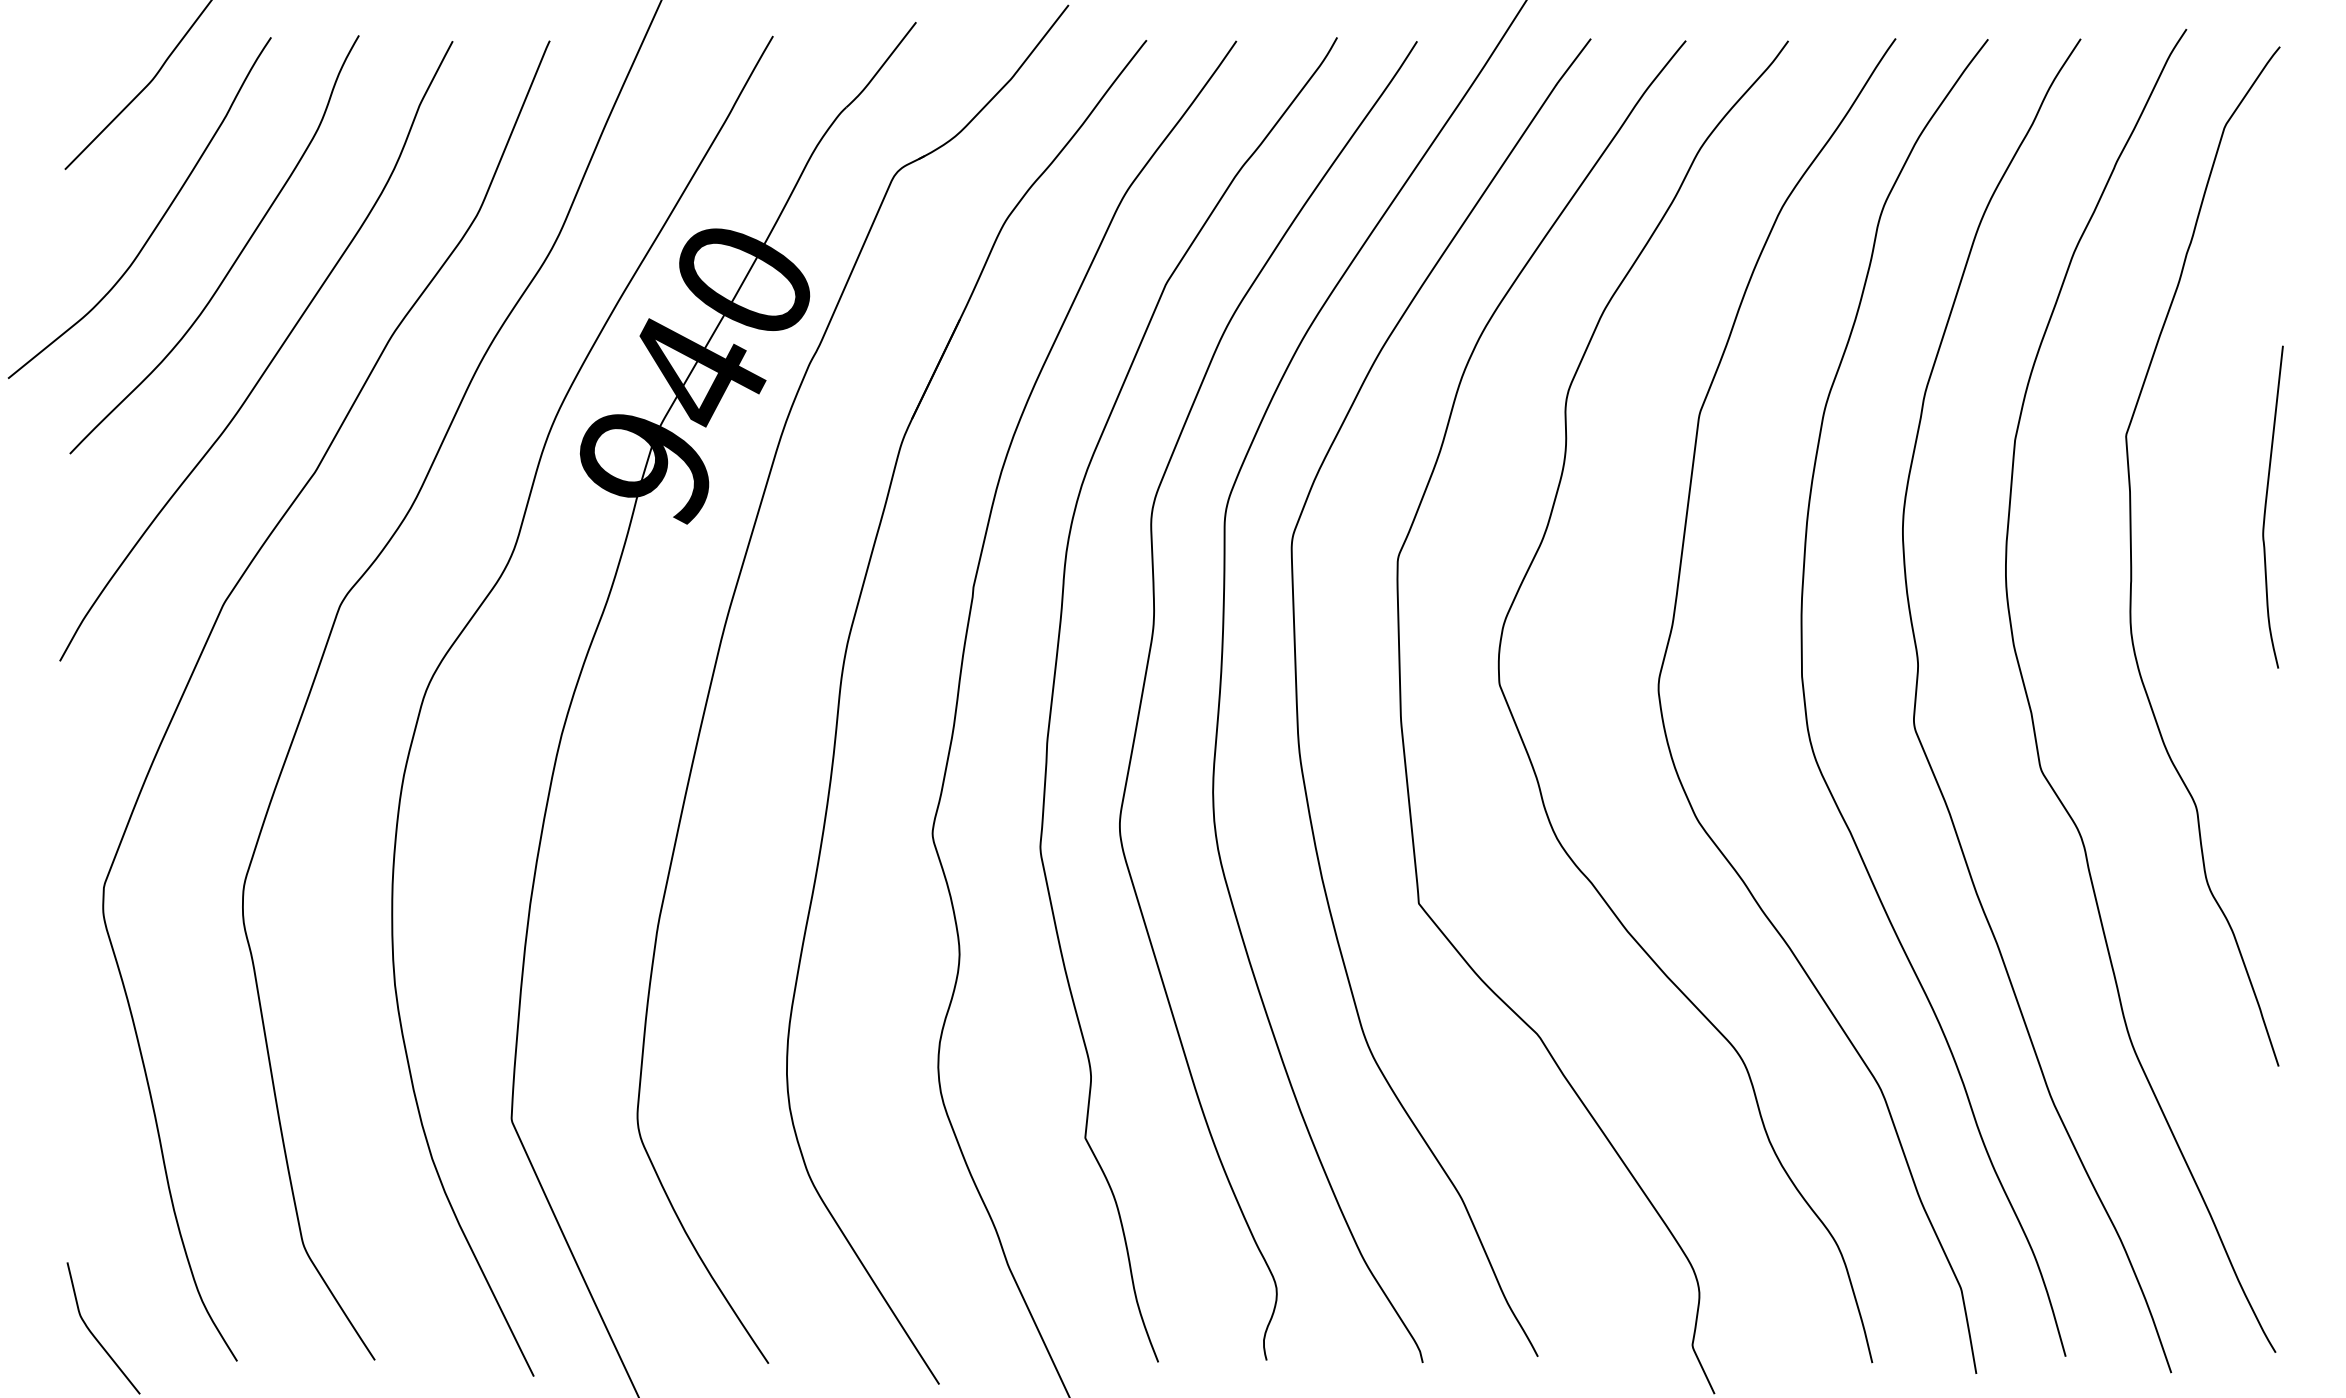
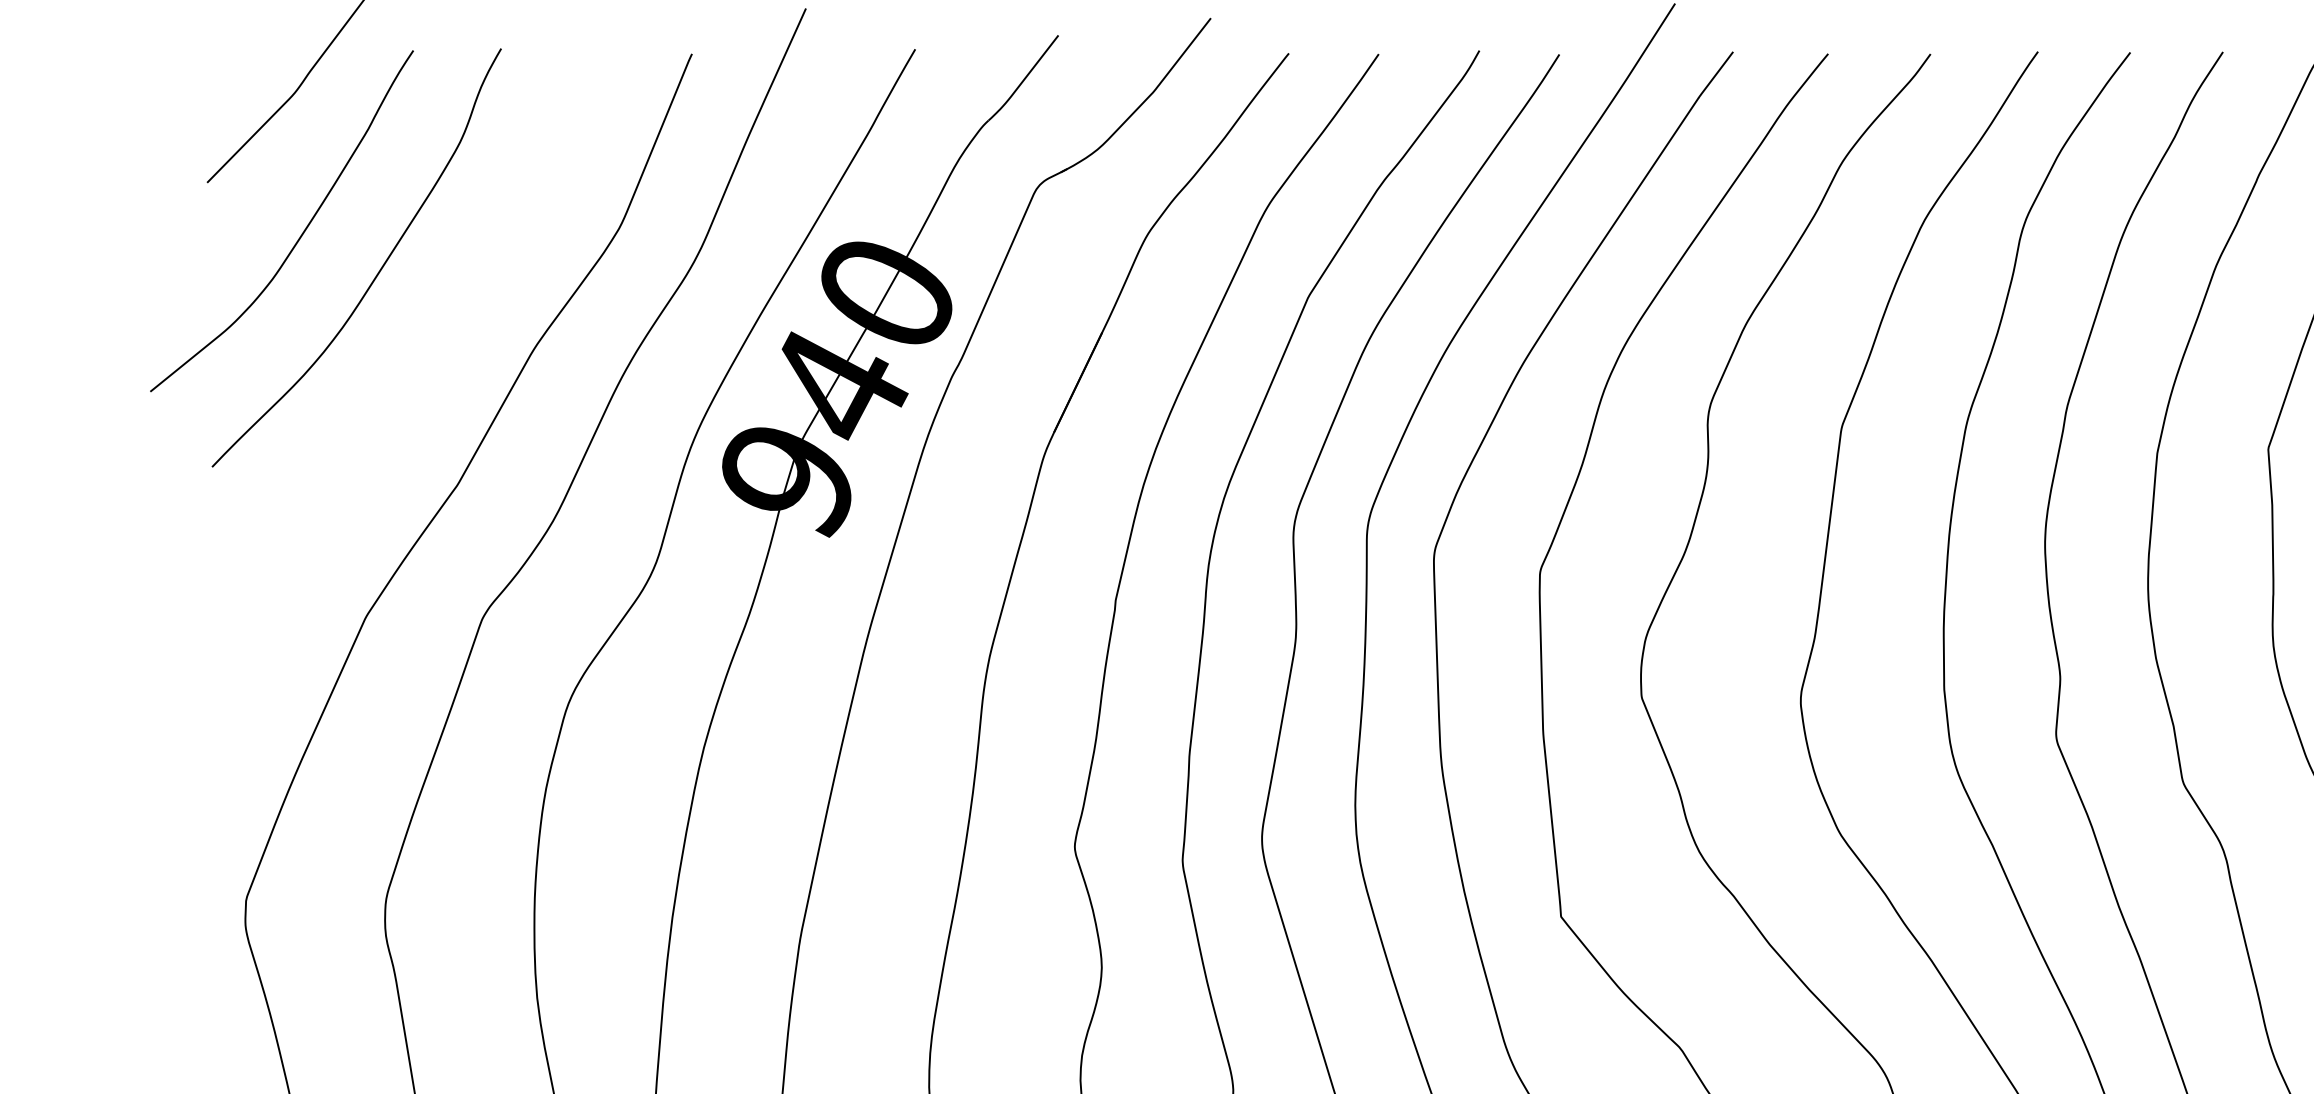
curve: (271, 359) -> (413, 372), removed

